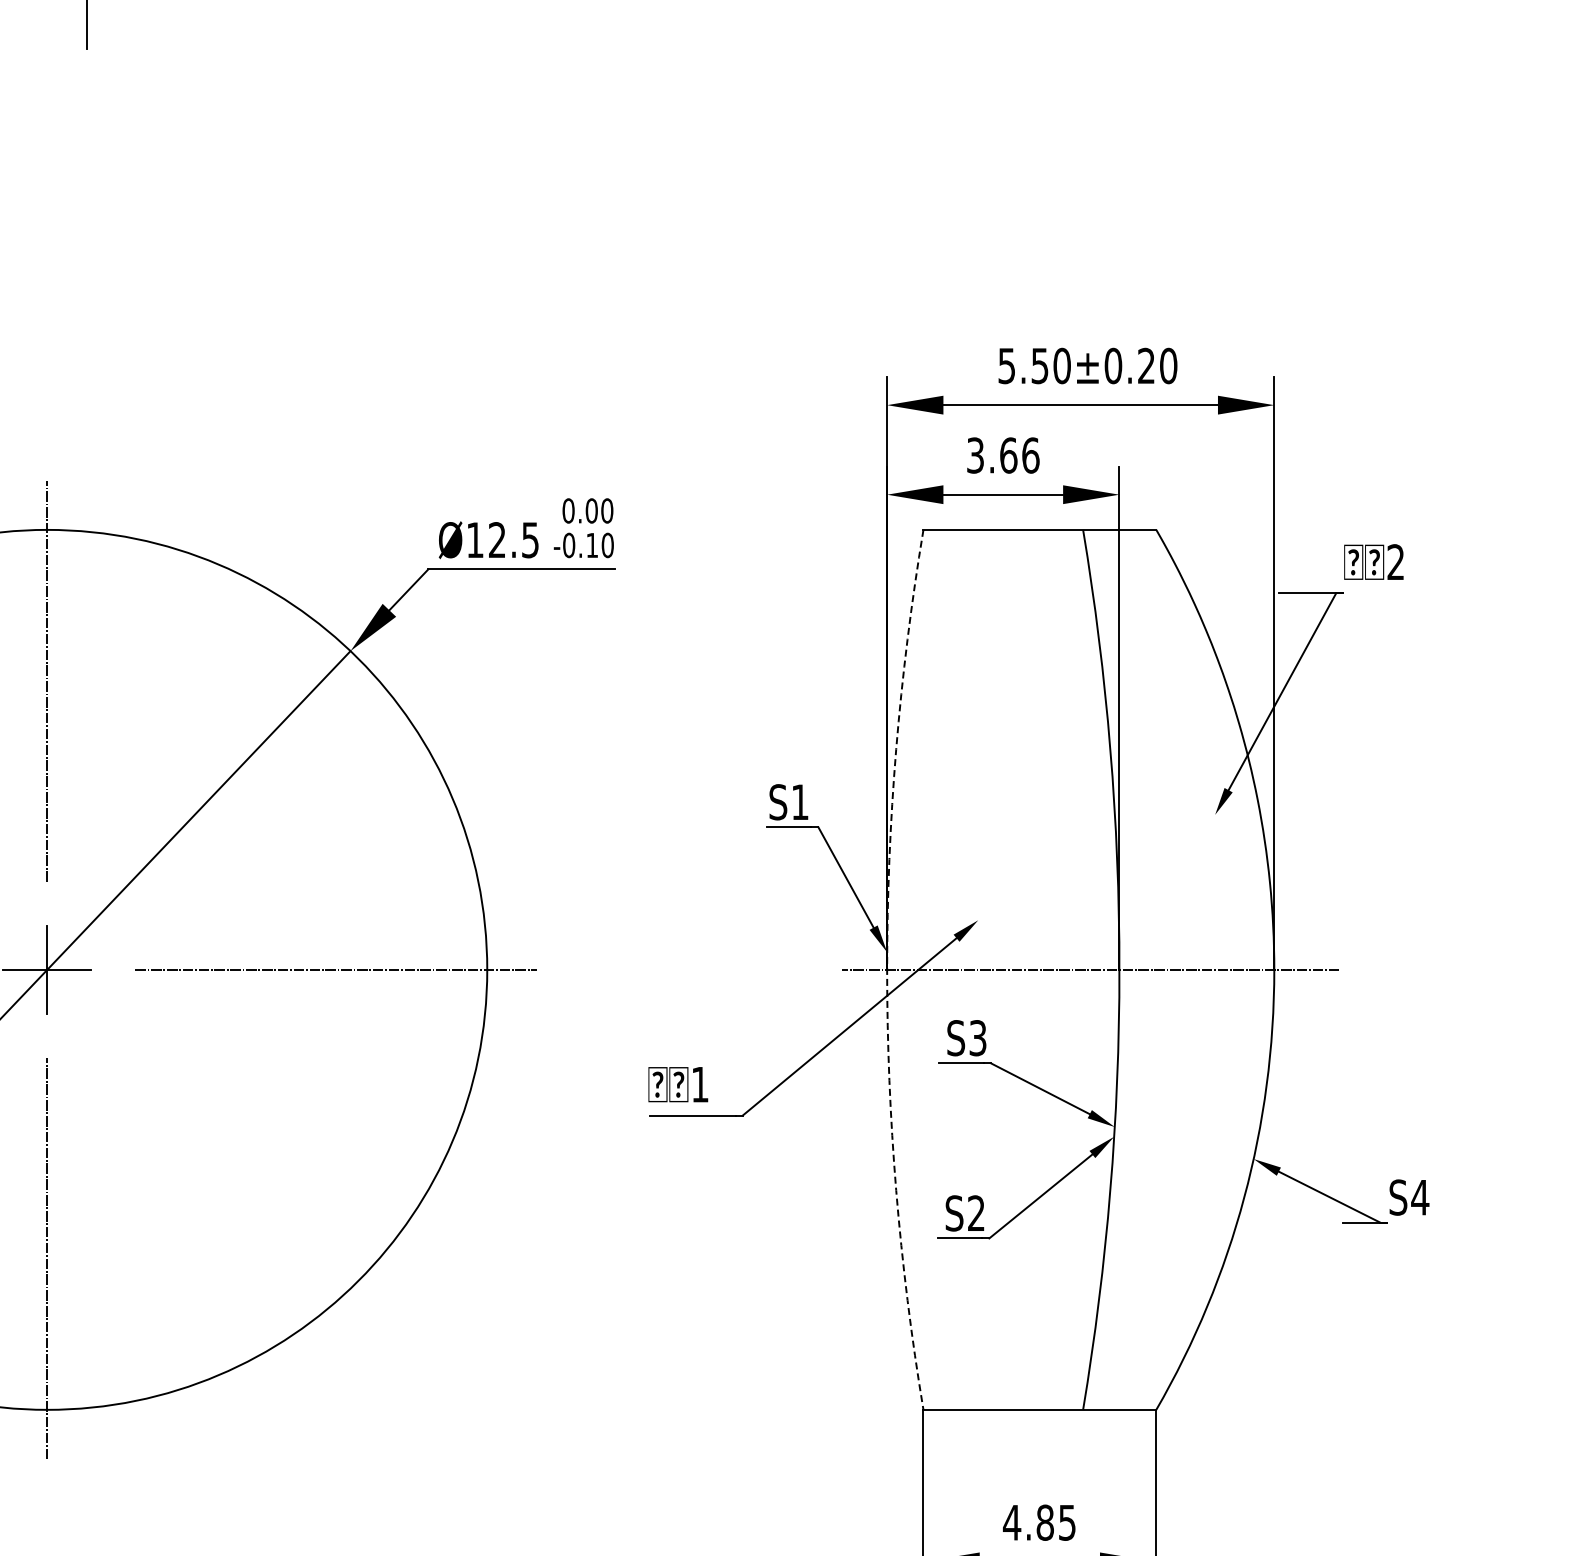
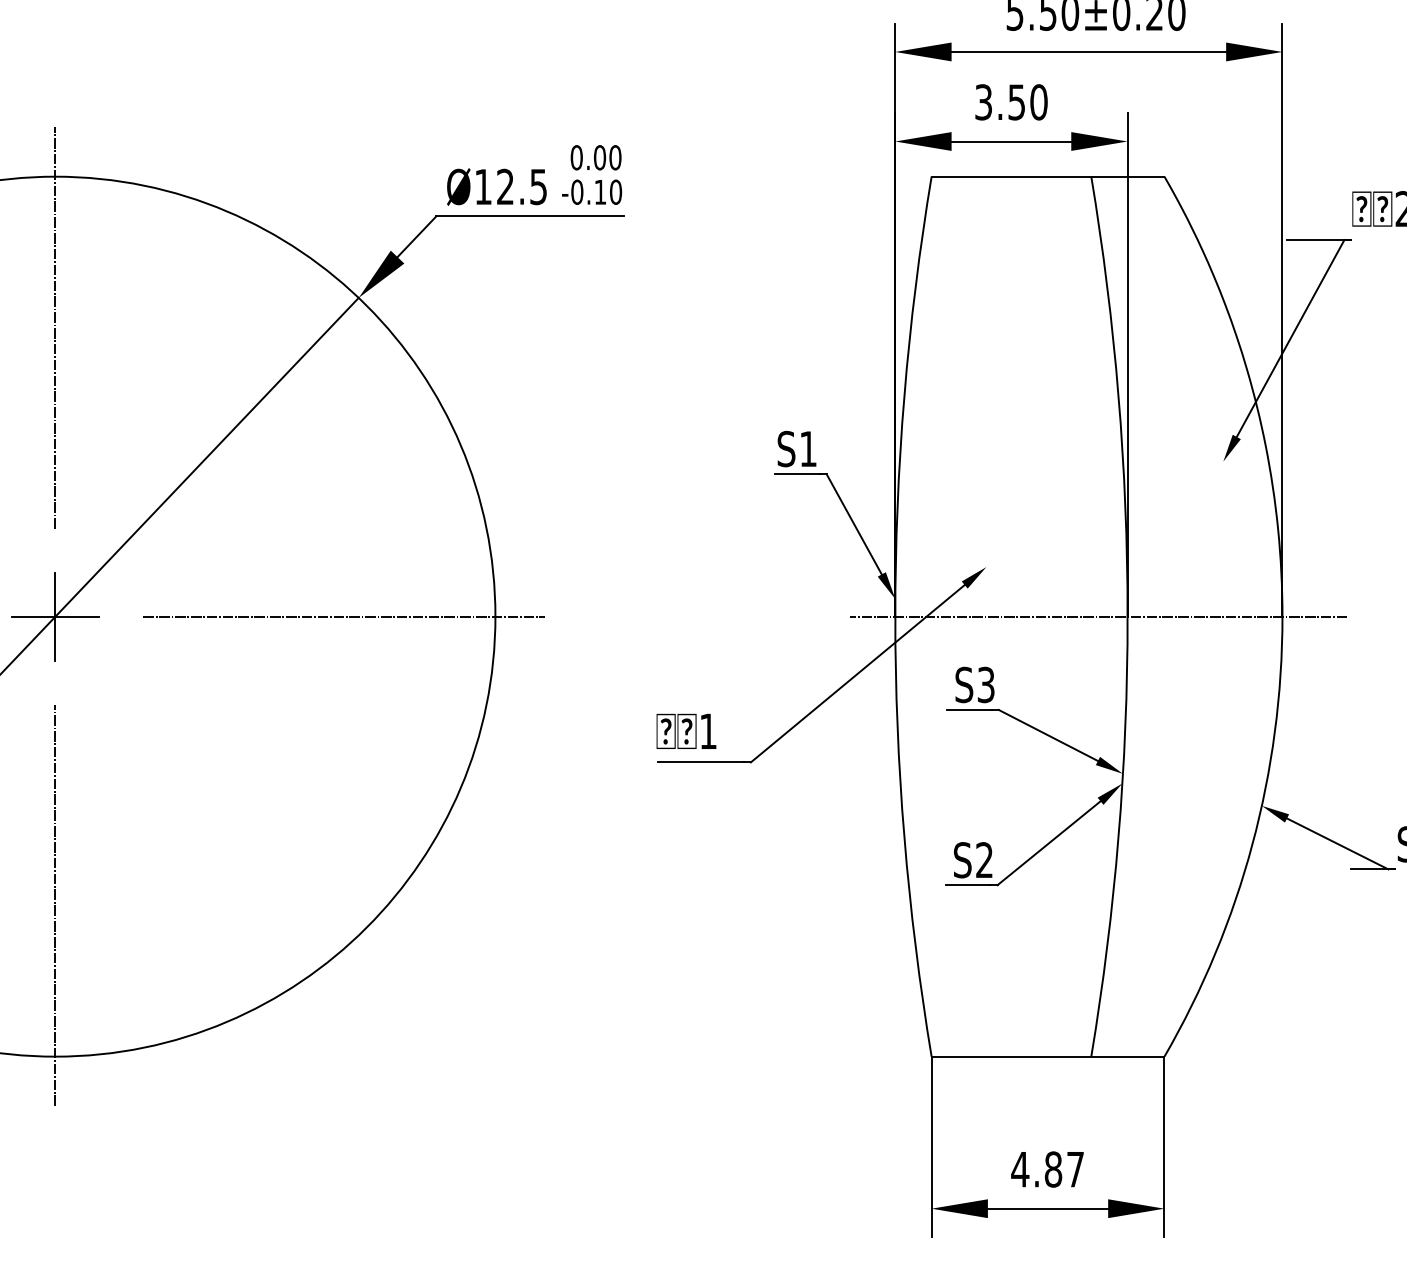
text: (1019, 455) -> (1027, 102), 3.66 -> 3.50
arc: (887, 969) -> (895, 616), dashed -> solid
text: (1067, 1522) -> (1075, 1169), 4.85 -> 4.87

